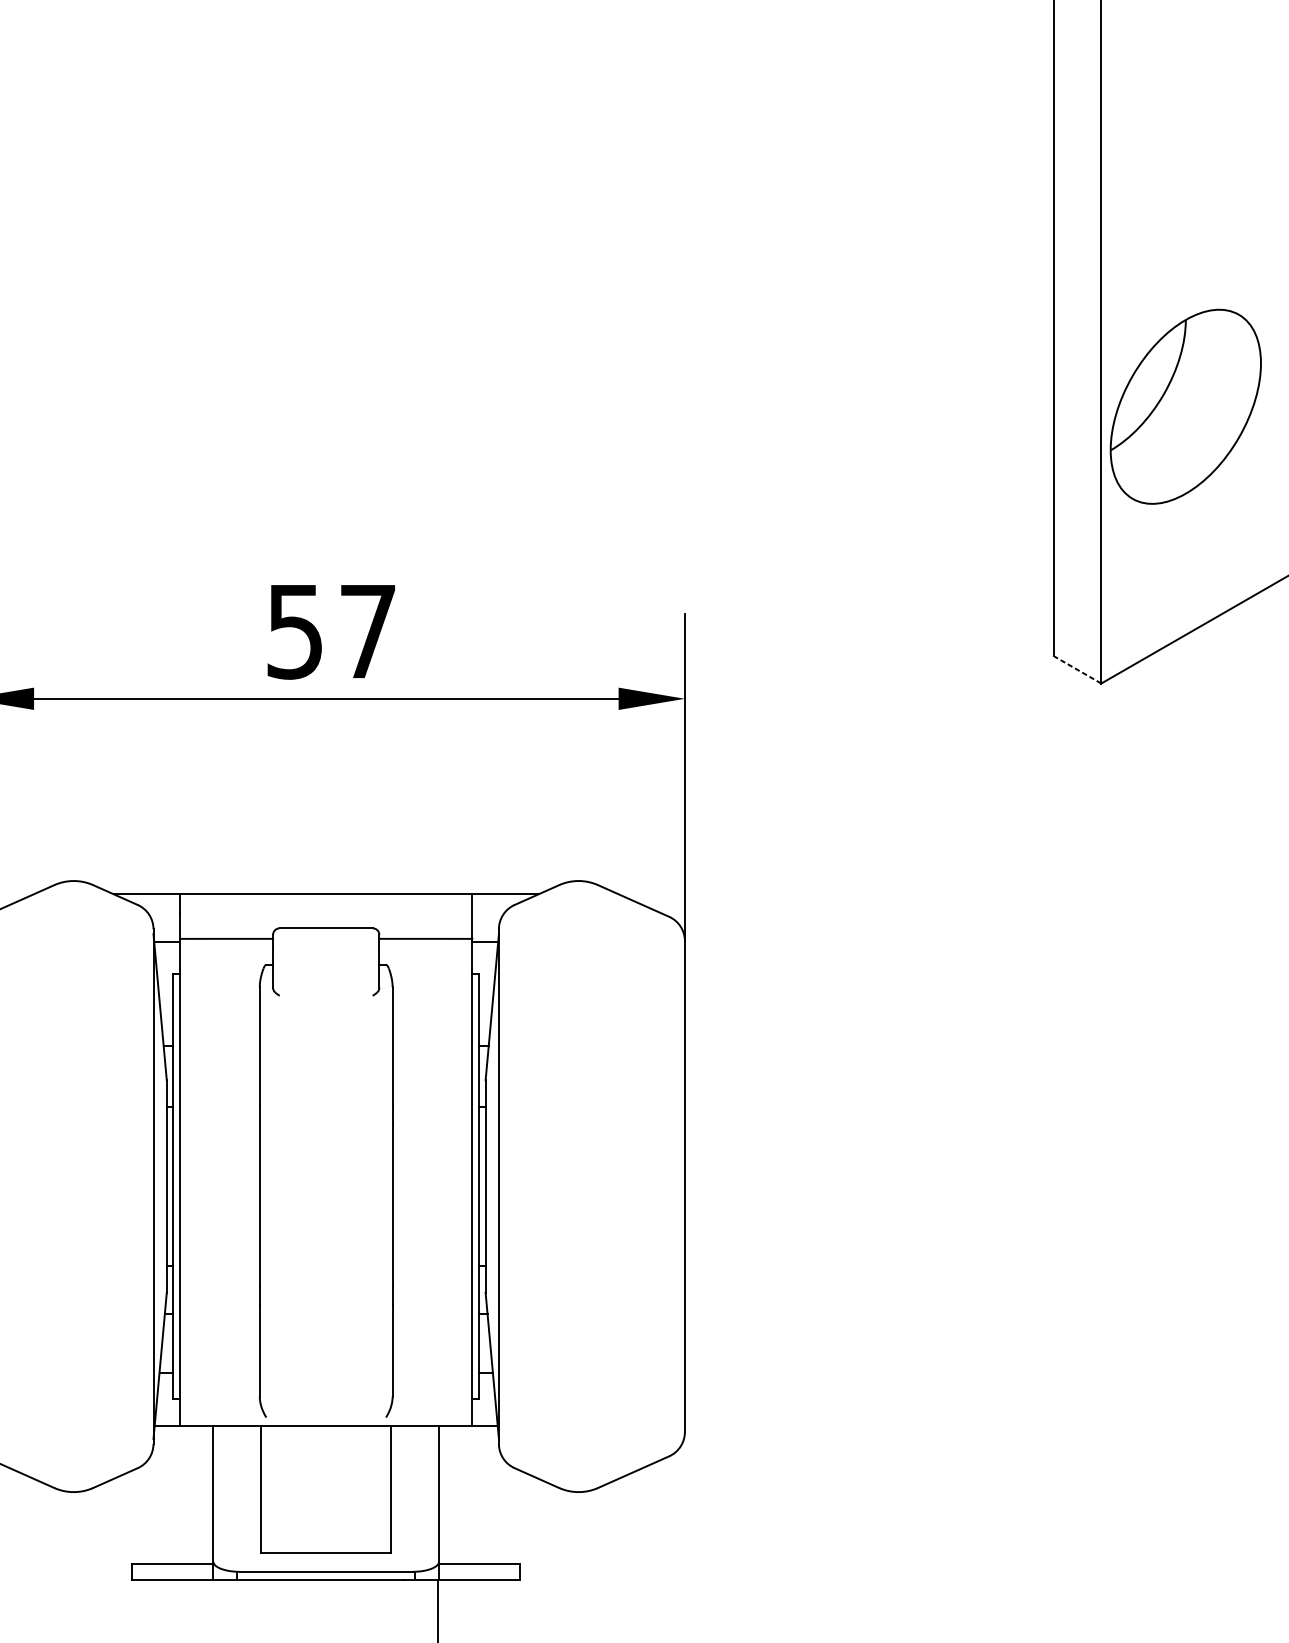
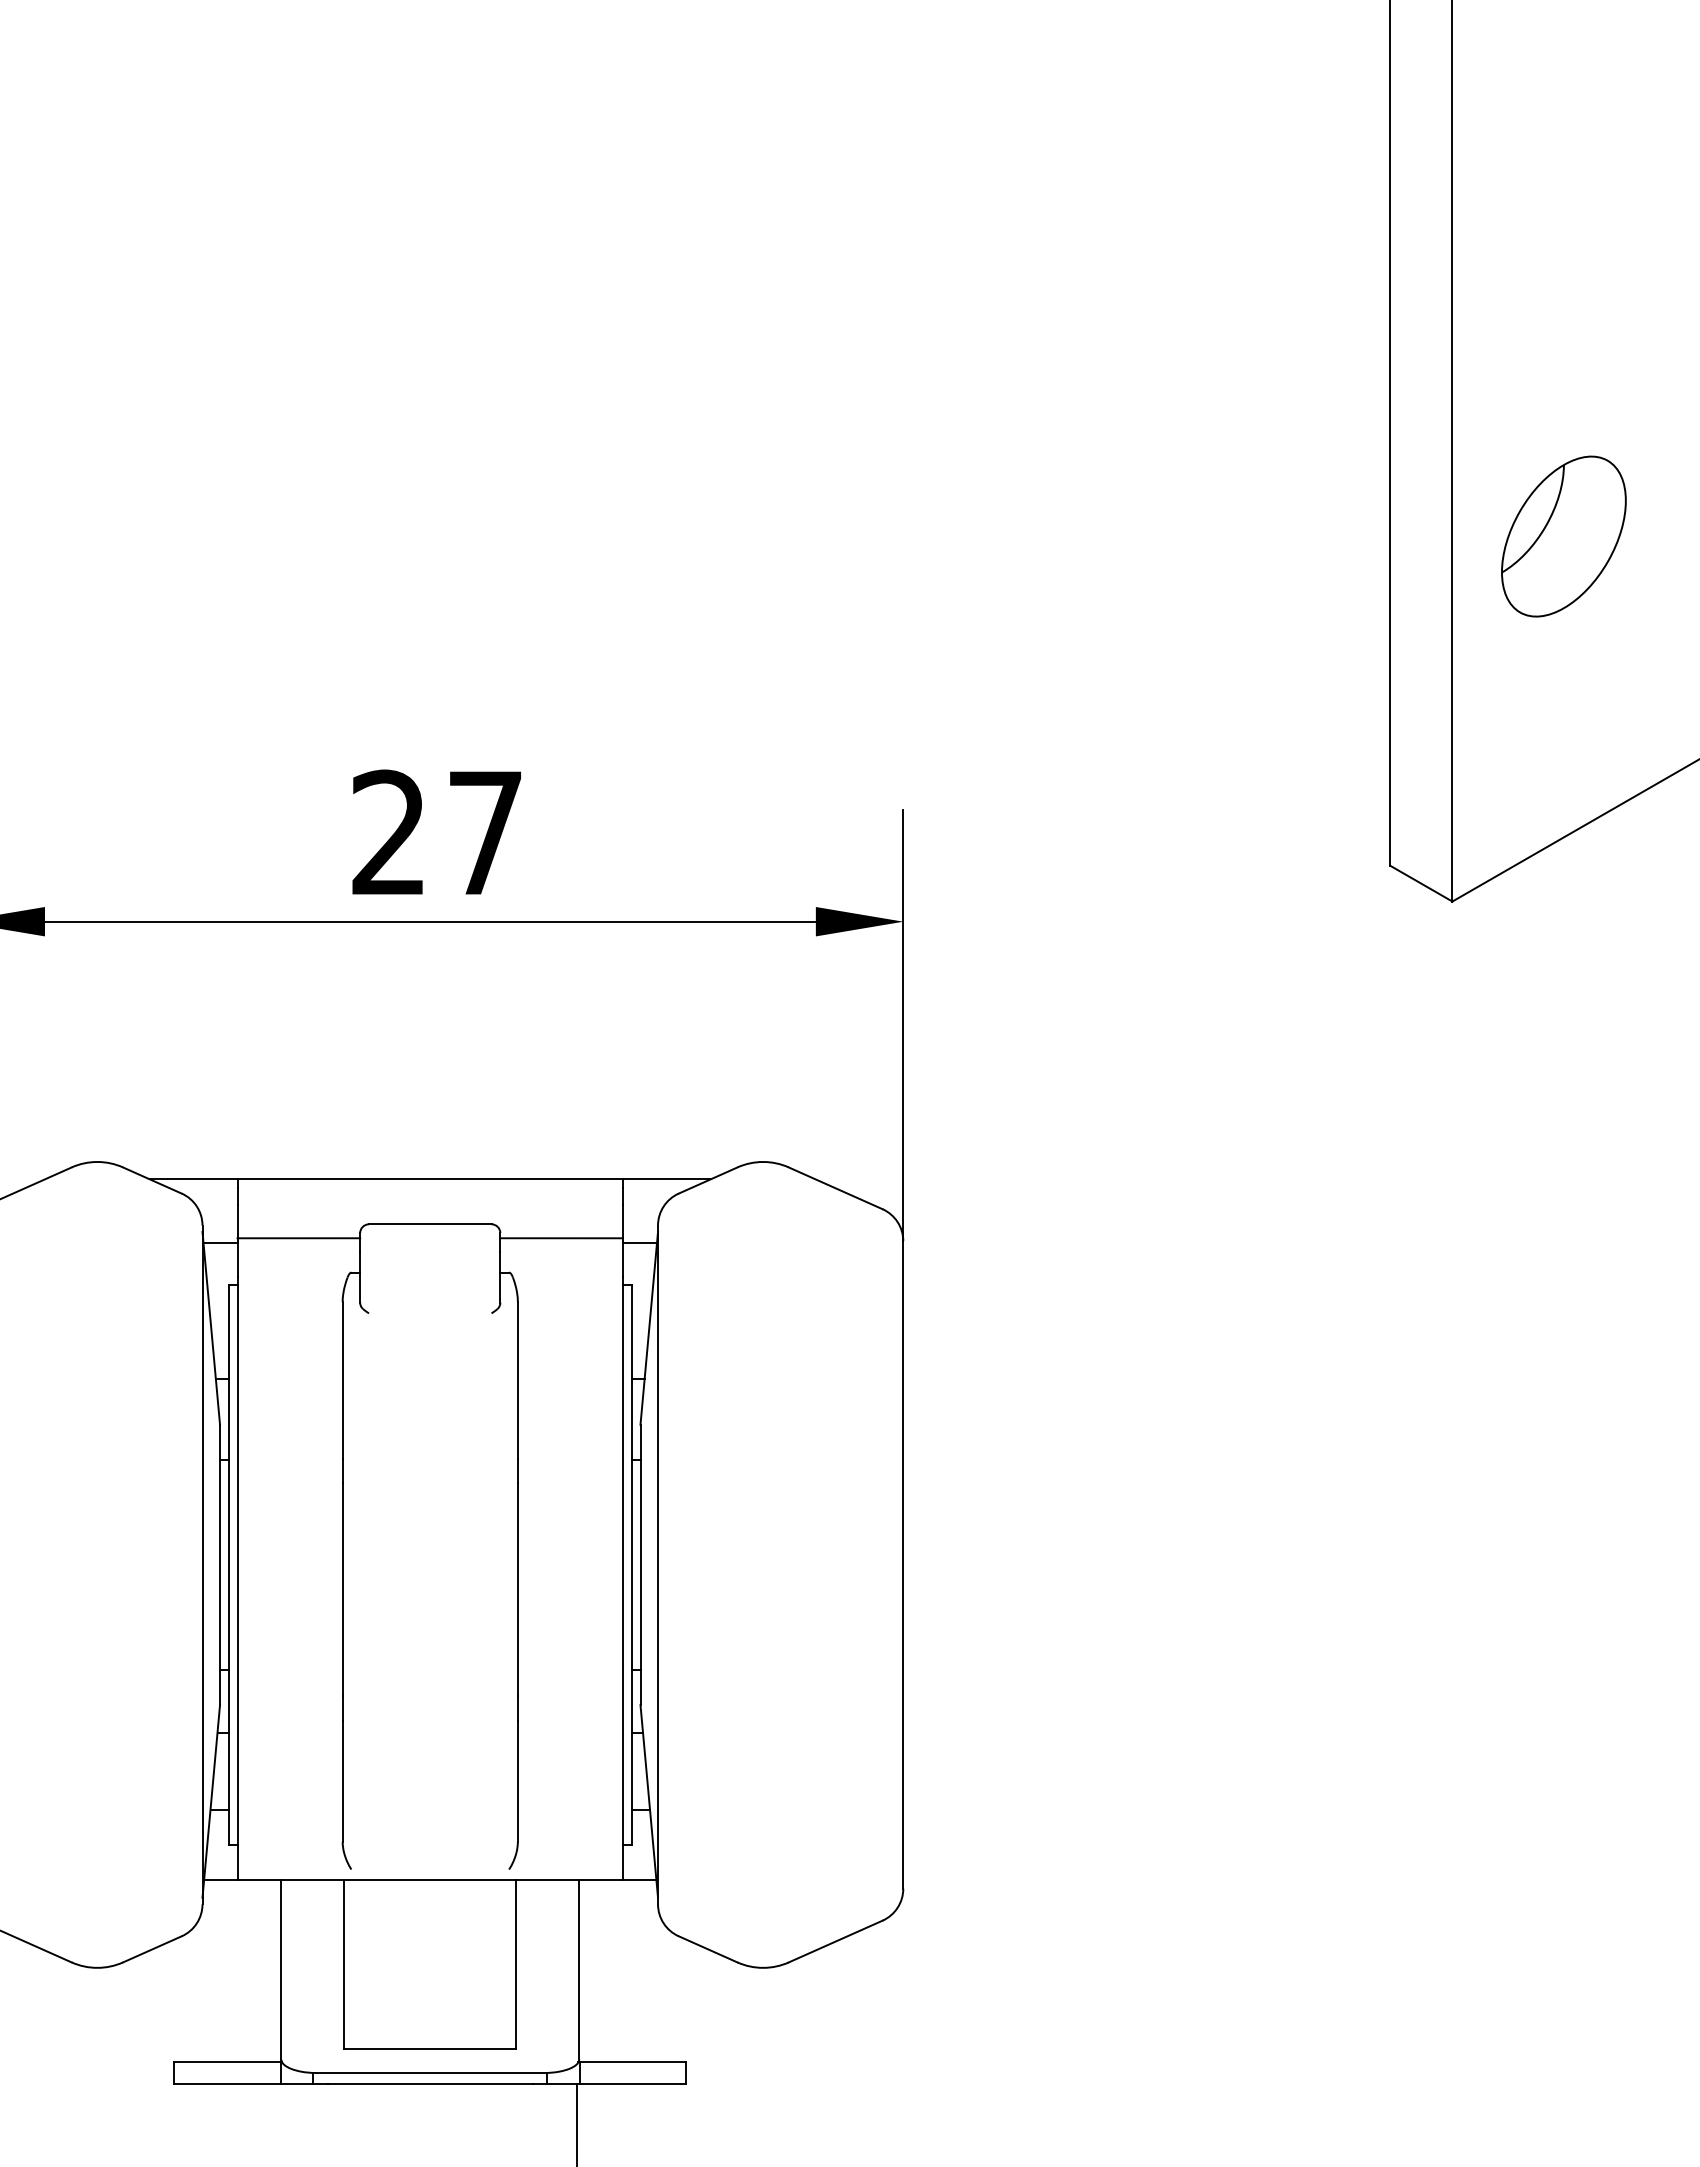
part: (1185, 406) -> (1563, 536), size x0.62
text: (294, 631) -> (388, 832), 57 -> 27
line: (1077, 669) -> (1421, 883), dashed -> solid

